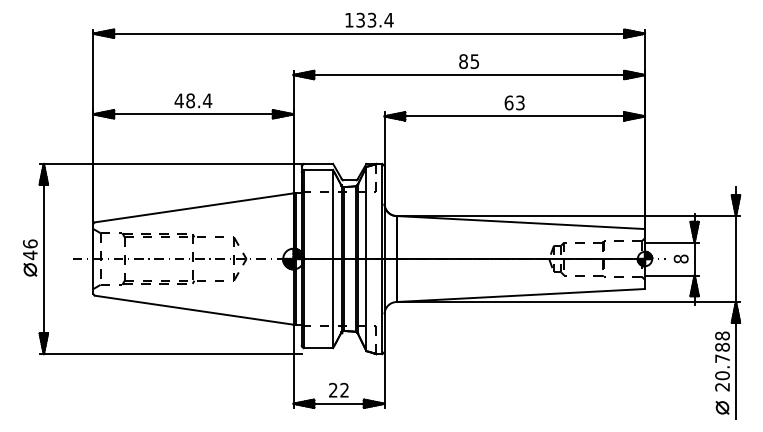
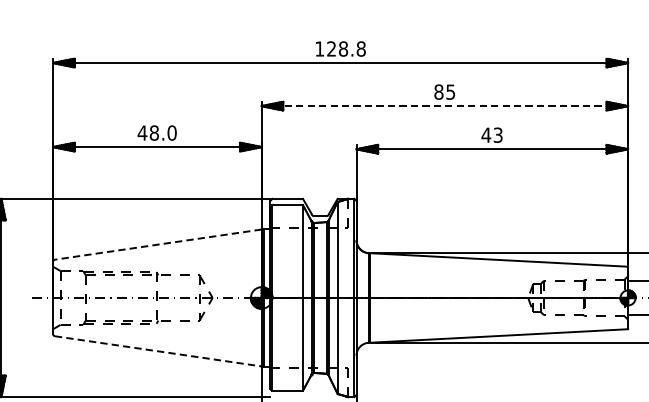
text: (374, 19) -> (346, 48), 133.4 -> 128.8
line: (469, 75) -> (445, 106), solid -> dashed
text: (207, 100) -> (171, 132), 48.4 -> 48.0
text: (508, 102) -> (485, 134), 63 -> 43
line: (193, 207) -> (157, 244), solid -> dashed
line: (194, 310) -> (158, 351), solid -> dashed

